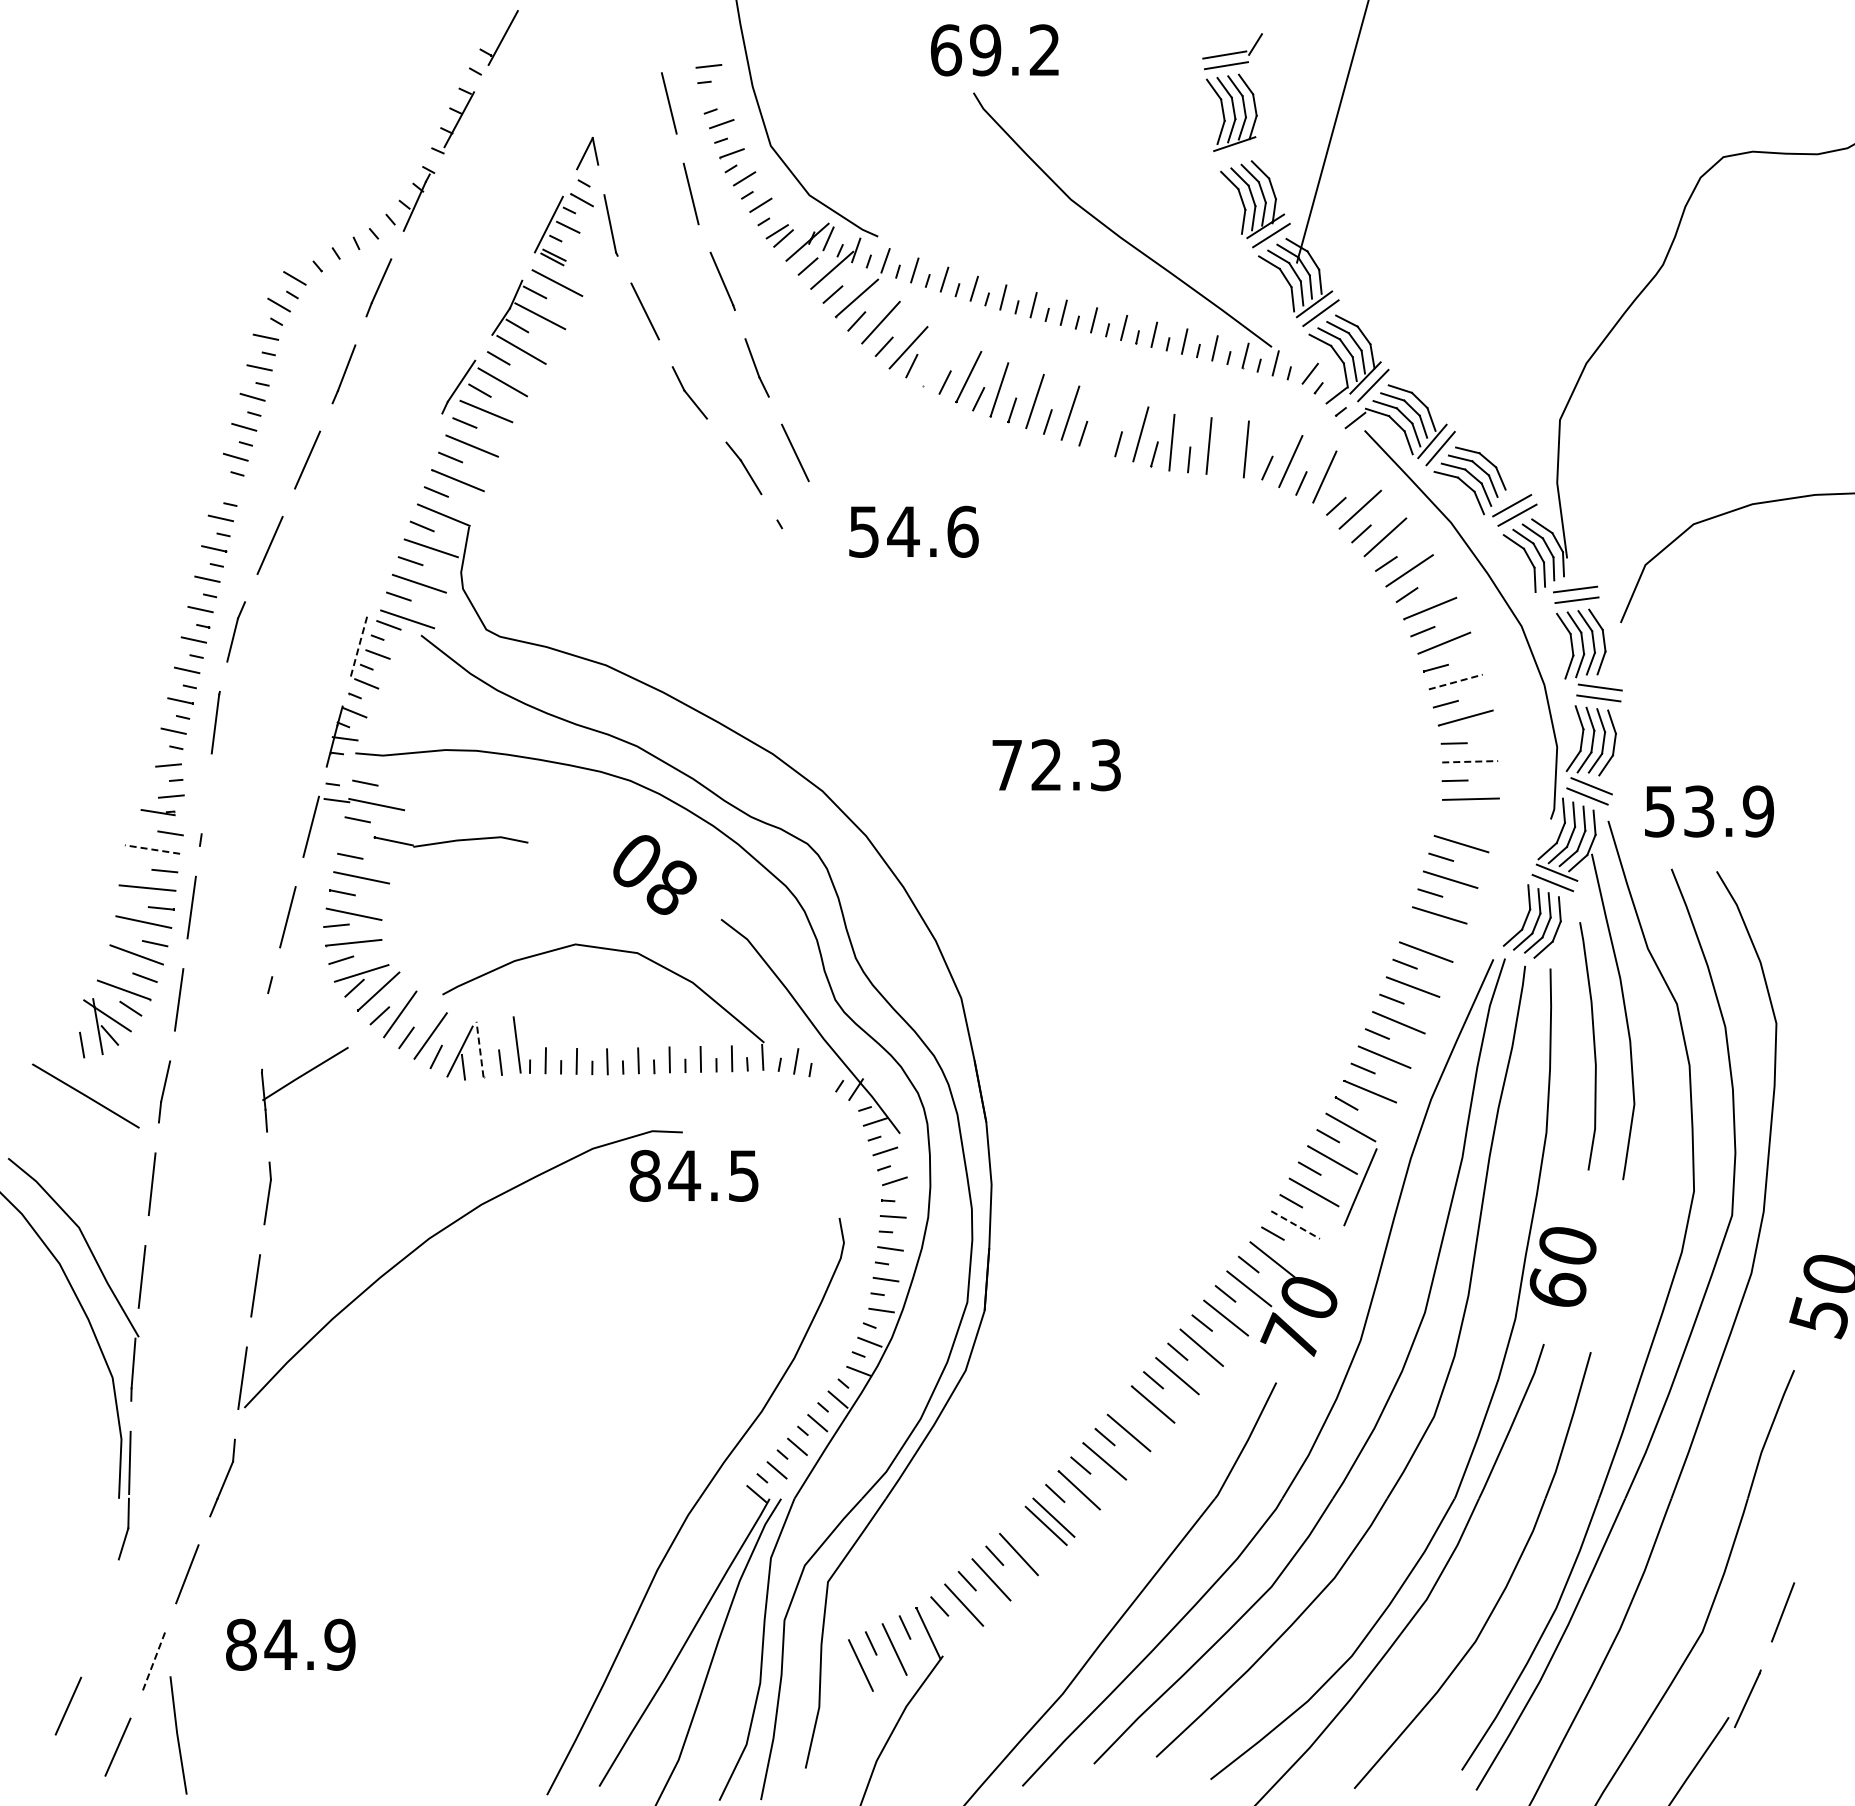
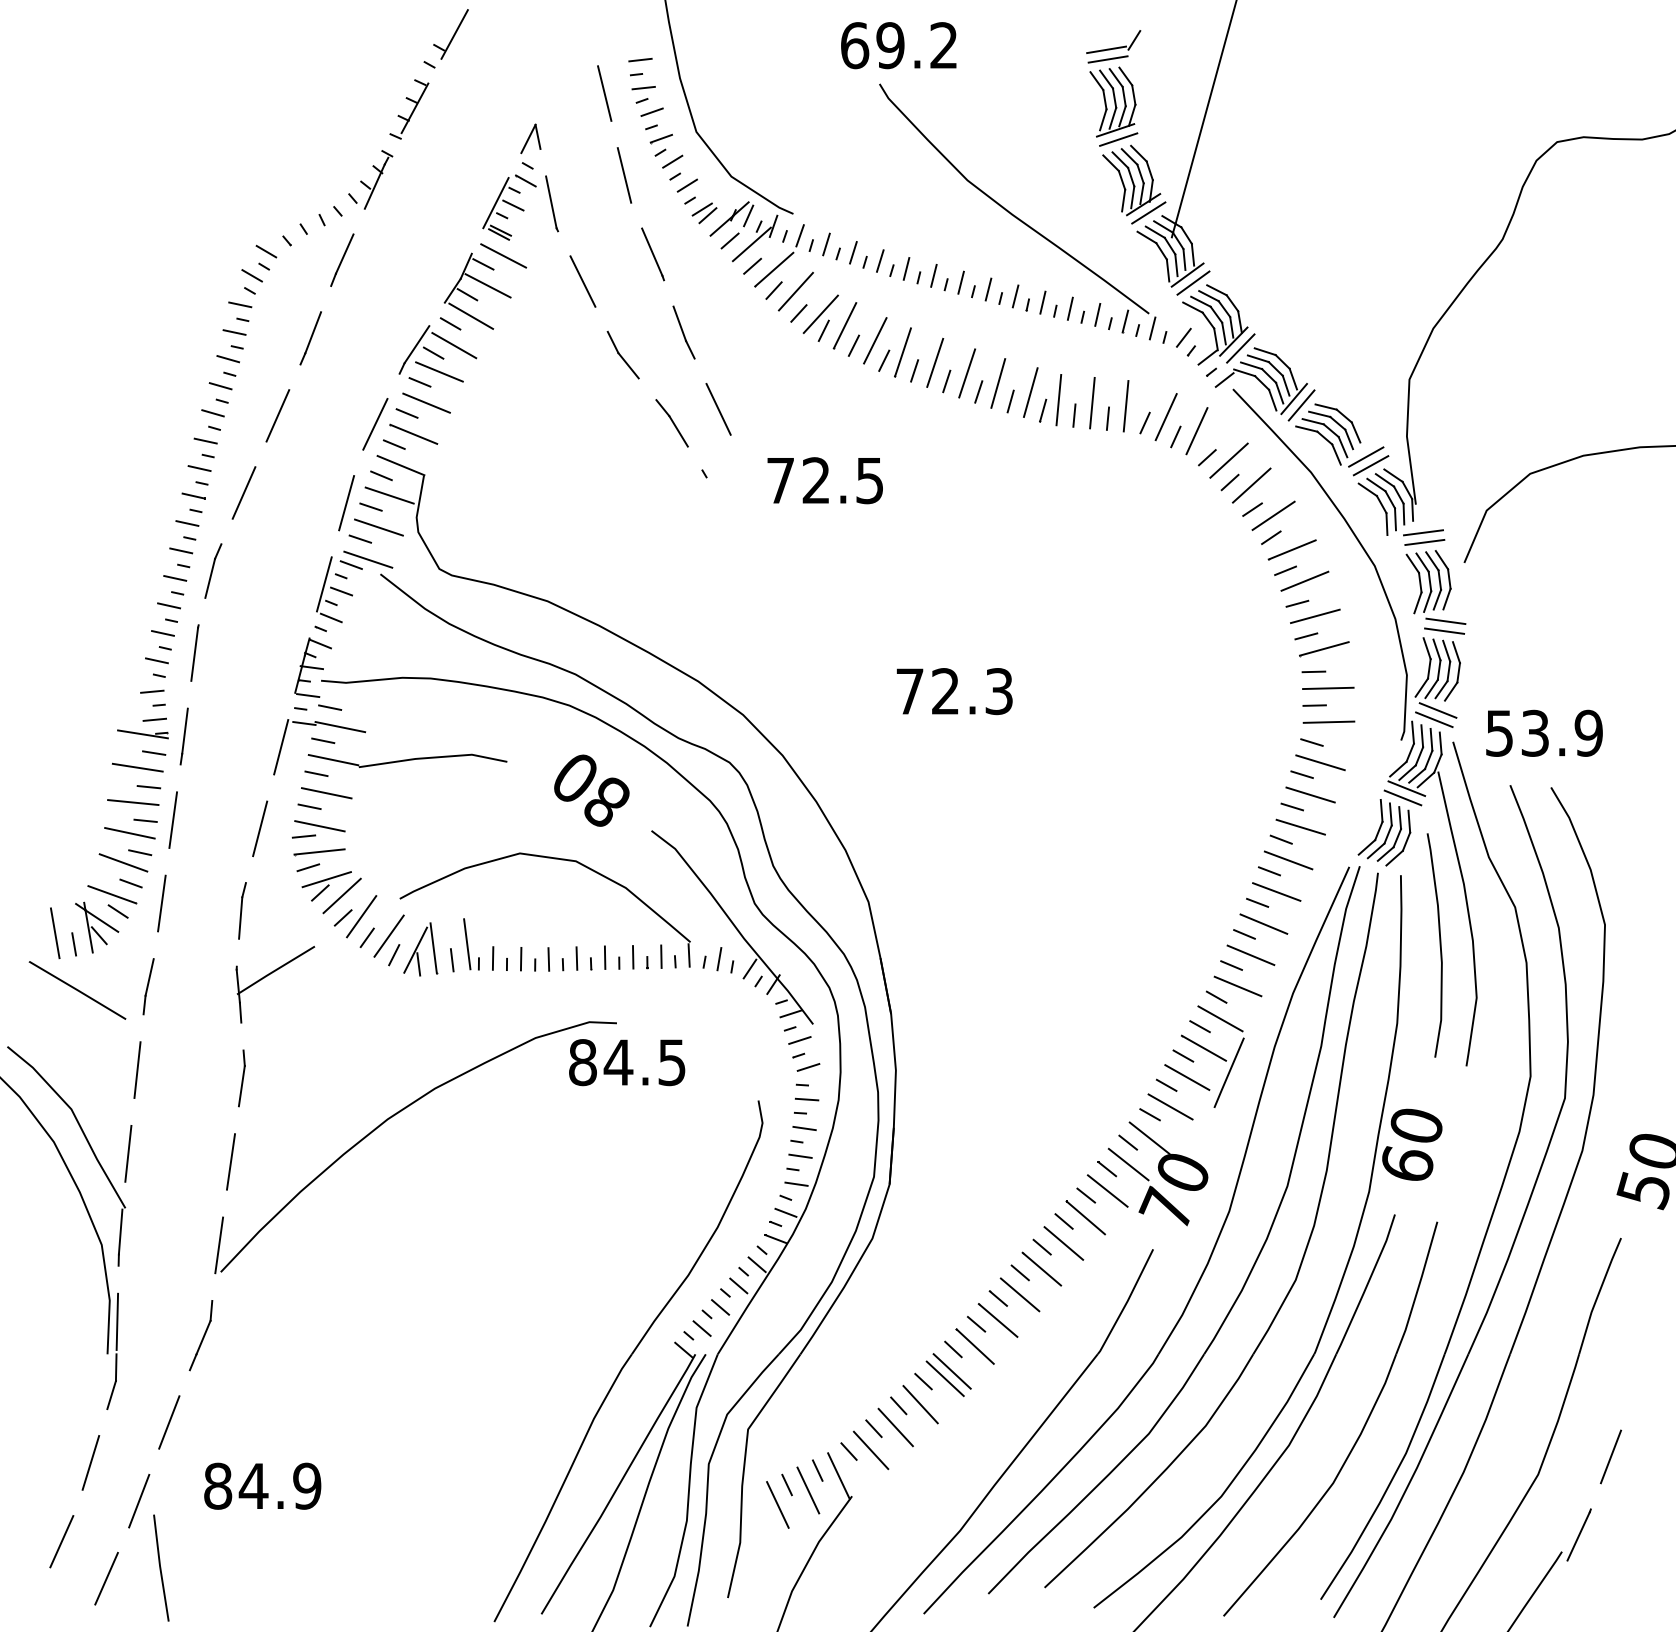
line: (712, 97) -> (643, 88), added
line: (1237, 154) -> (1118, 139), added
line: (934, 360) -> (844, 325), added
line: (1104, 424) -> (997, 383), added
line: (1226, 462) -> (1108, 418), added
line: (415, 469) -> (375, 424), added
line: (227, 487) -> (205, 440), added
text: (913, 531) -> (825, 480), 54.6 -> 72.5
line: (383, 556) -> (346, 502), added
line: (359, 646) -> (324, 584), dashed -> solid
line: (1455, 682) -> (1315, 616), dashed -> solid
line: (1470, 761) -> (1328, 688), dashed -> solid
line: (340, 769) -> (307, 695), added
line: (204, 809) -> (184, 731), added
part: (157, 812) -> (142, 734), size x1.67
line: (1451, 821) -> (1311, 742), added
part: (450, 841) -> (407, 760), size x1.43
line: (152, 849) -> (137, 767), dashed -> solid
line: (1417, 928) -> (1280, 839), added
line: (266, 1015) -> (240, 917), added
line: (60, 1032) -> (54, 933), added
line: (480, 1049) -> (434, 948), dashed -> solid
line: (830, 1072) -> (750, 969), added
line: (1295, 1225) -> (1170, 1107), dashed -> solid
line: (1128, 1408) -> (1019, 1272), added
line: (1022, 1528) -> (923, 1381), added
line: (100, 1618) -> (90, 1462), added
line: (154, 1660) -> (139, 1500), dashed -> solid

